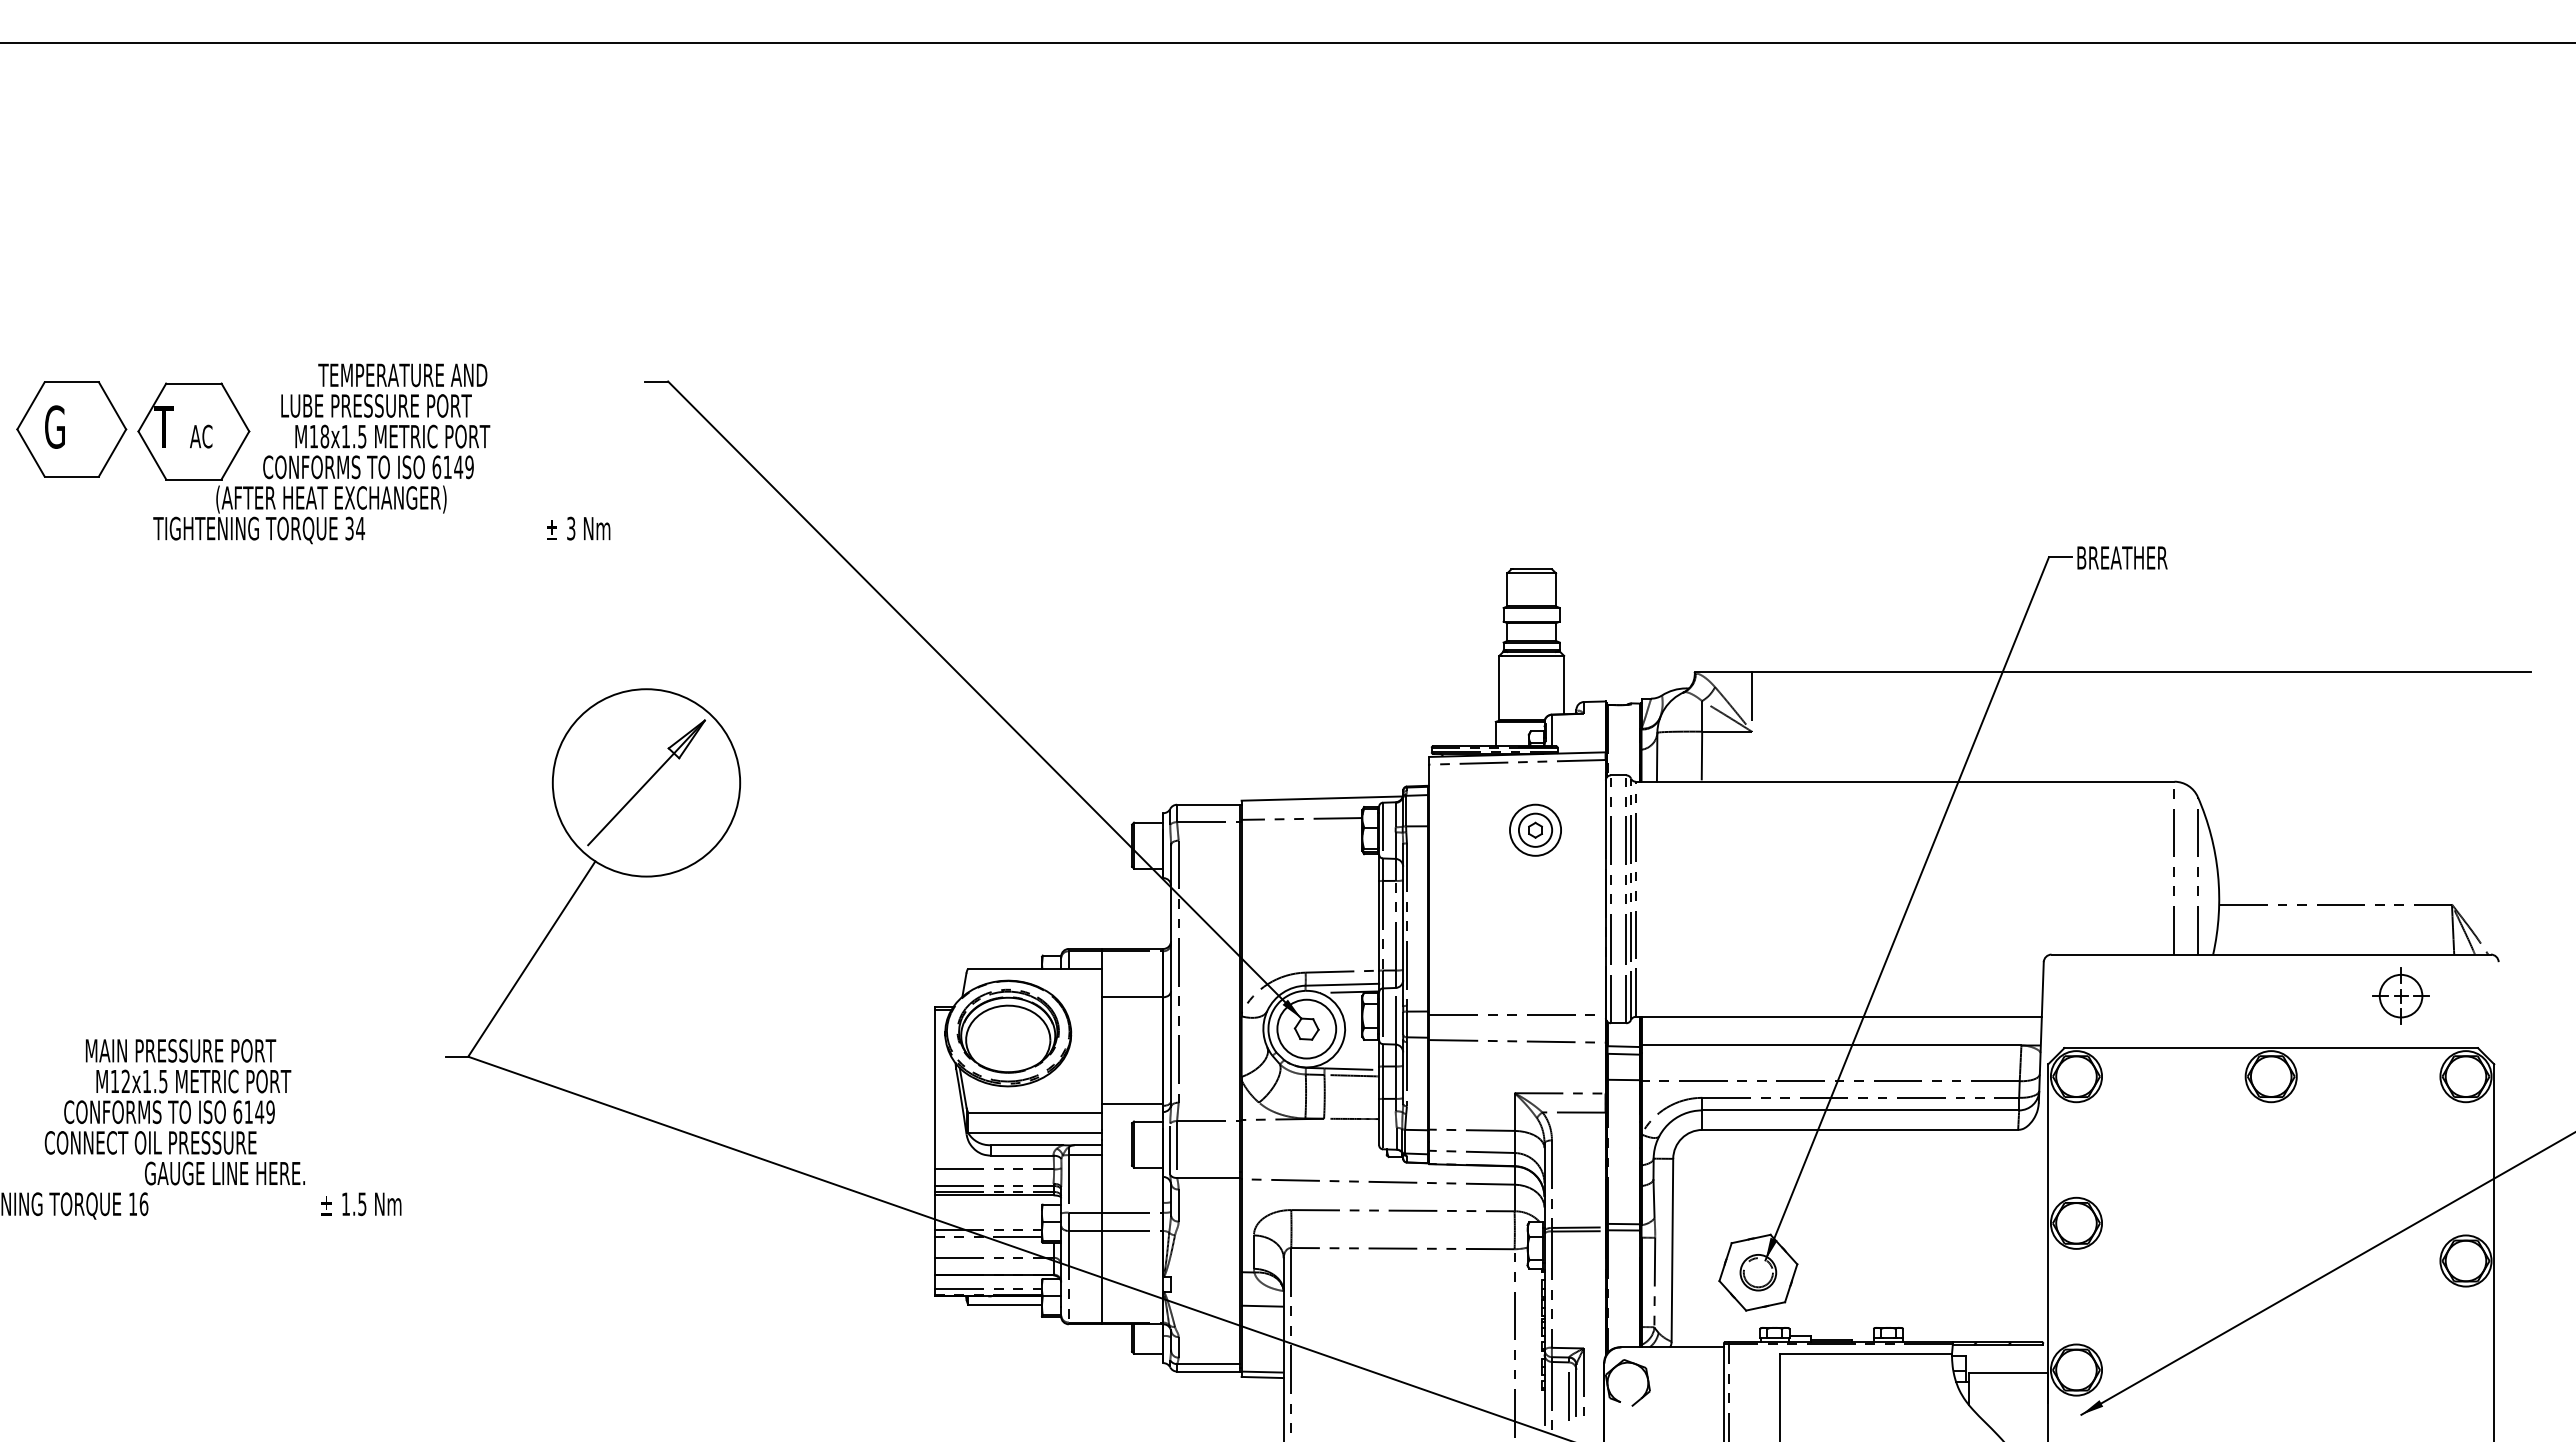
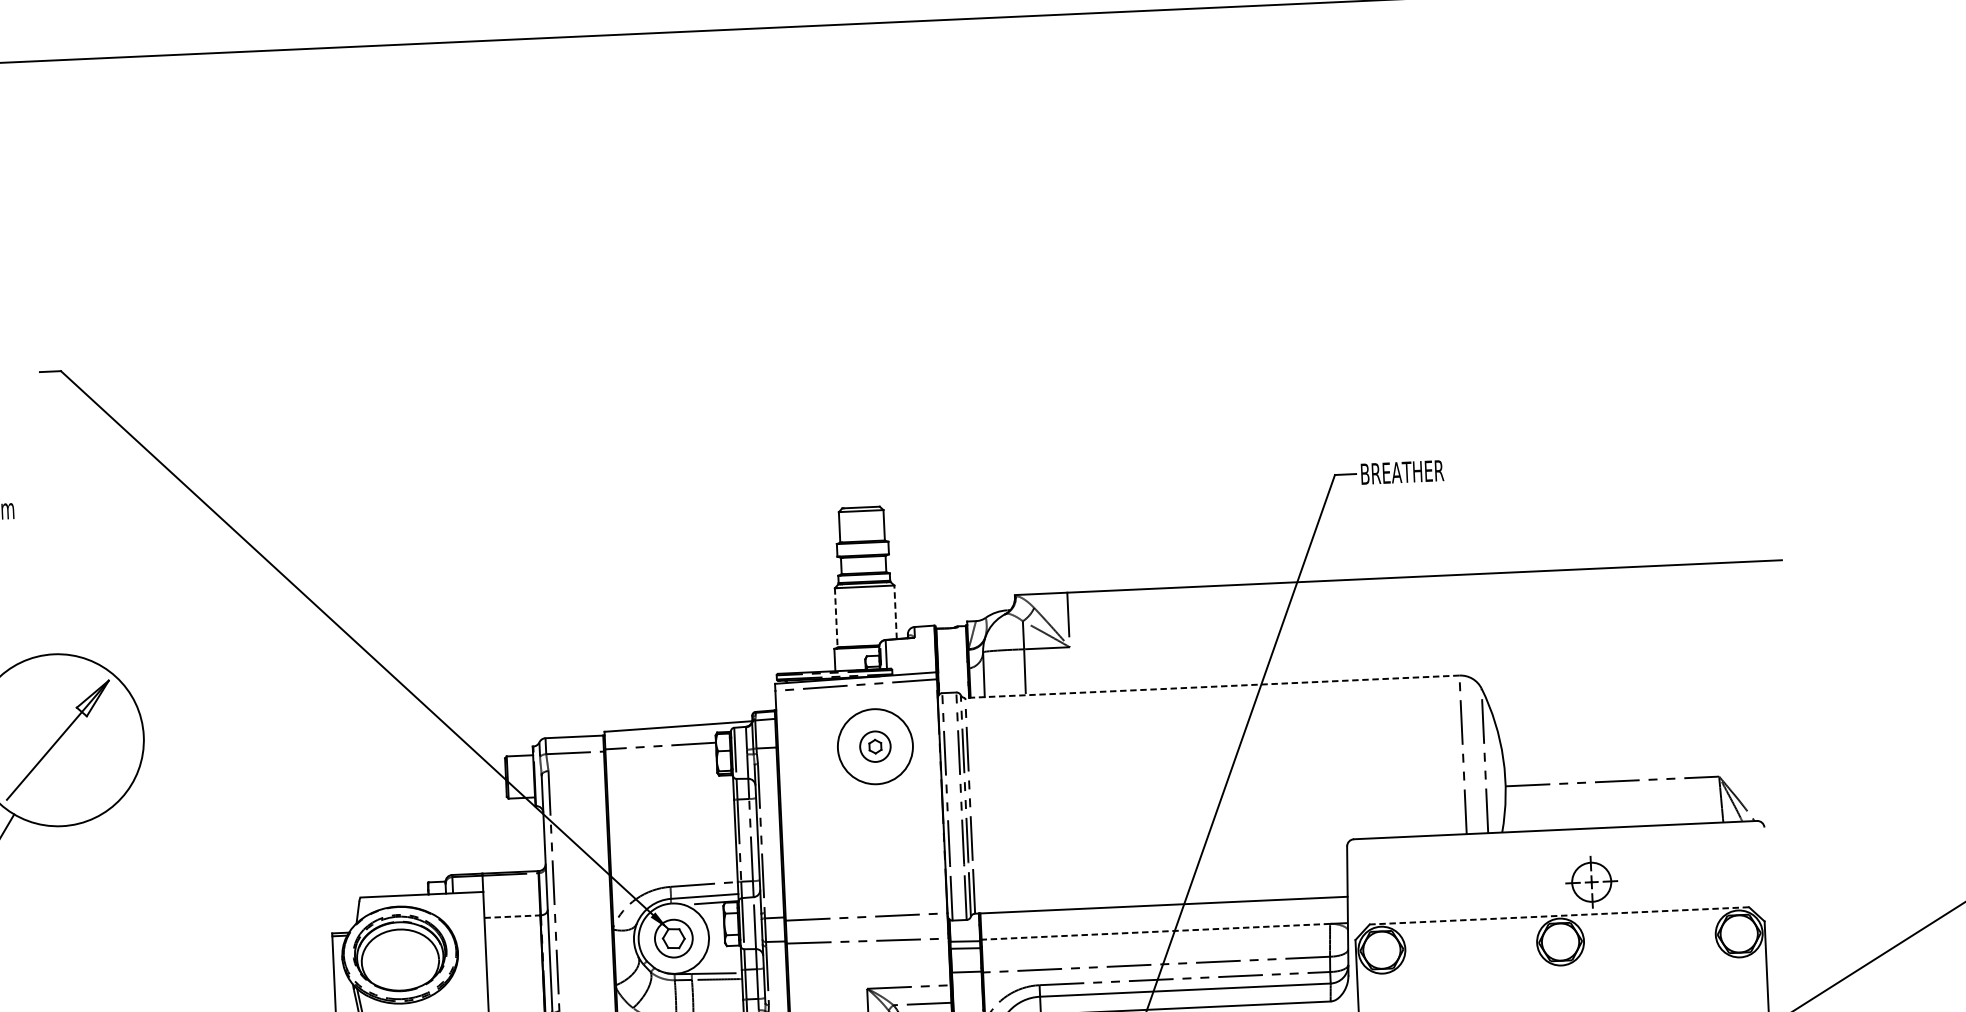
line: (1564, 684) -> (895, 611), solid -> dashed
line: (1499, 688) -> (836, 618), solid -> dashed
line: (1904, 781) -> (1211, 686), solid -> dashed
circle: (1535, 829) -> (875, 745), size x1.6
part: (2400, 995) -> (1591, 881), moved
line: (1132, 997) -> (512, 916), solid -> dashed
circle: (1306, 1028) -> (673, 938), size x0.7
line: (1831, 1045) -> (1155, 931), solid -> dashed
line: (2271, 1048) -> (1559, 916), solid -> dashed

